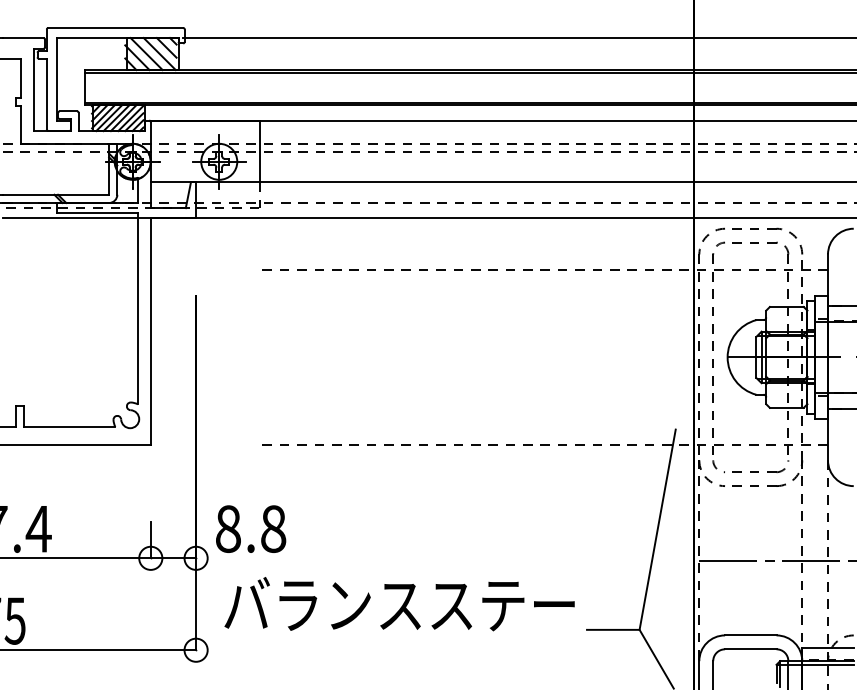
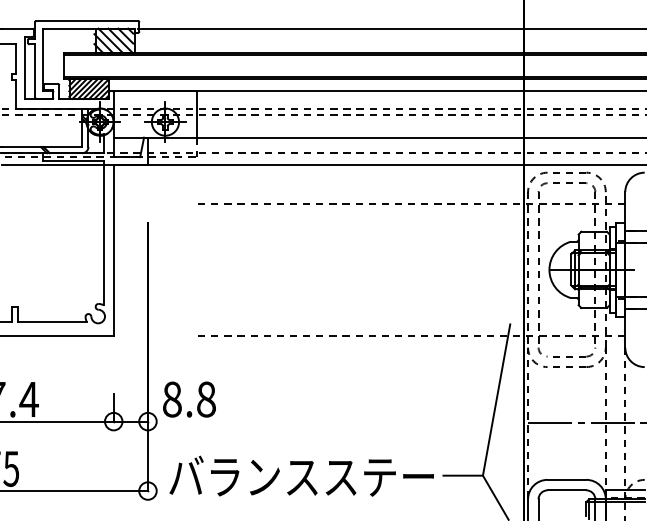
text: (399, 603) -> (301, 475), moved

